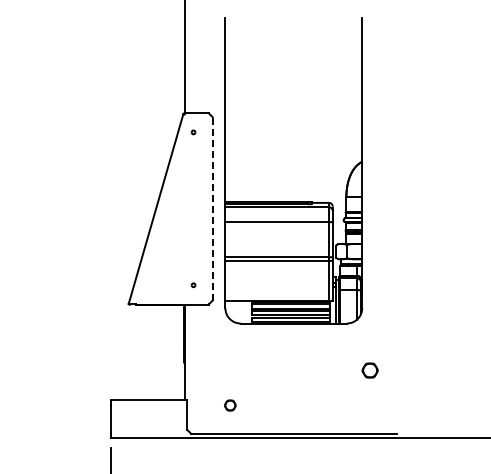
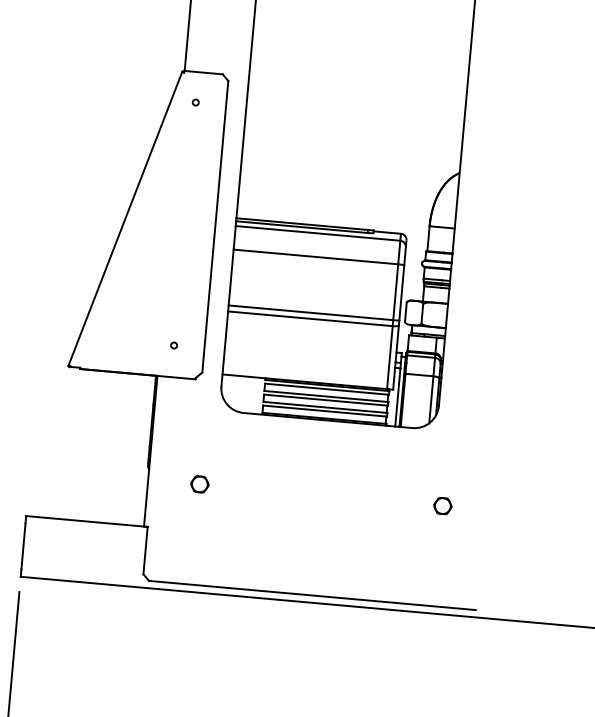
line: (212, 208) -> (215, 226), dashed -> solid
part: (370, 370) -> (443, 506), size x0.71
part: (230, 405) -> (200, 484), moved

